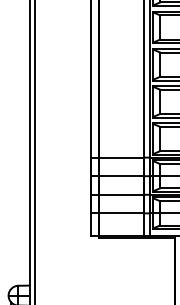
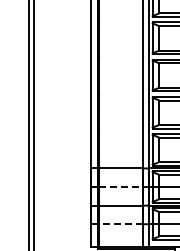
line: (122, 176) -> (121, 187), solid -> dashed
line: (121, 213) -> (120, 224), solid -> dashed

